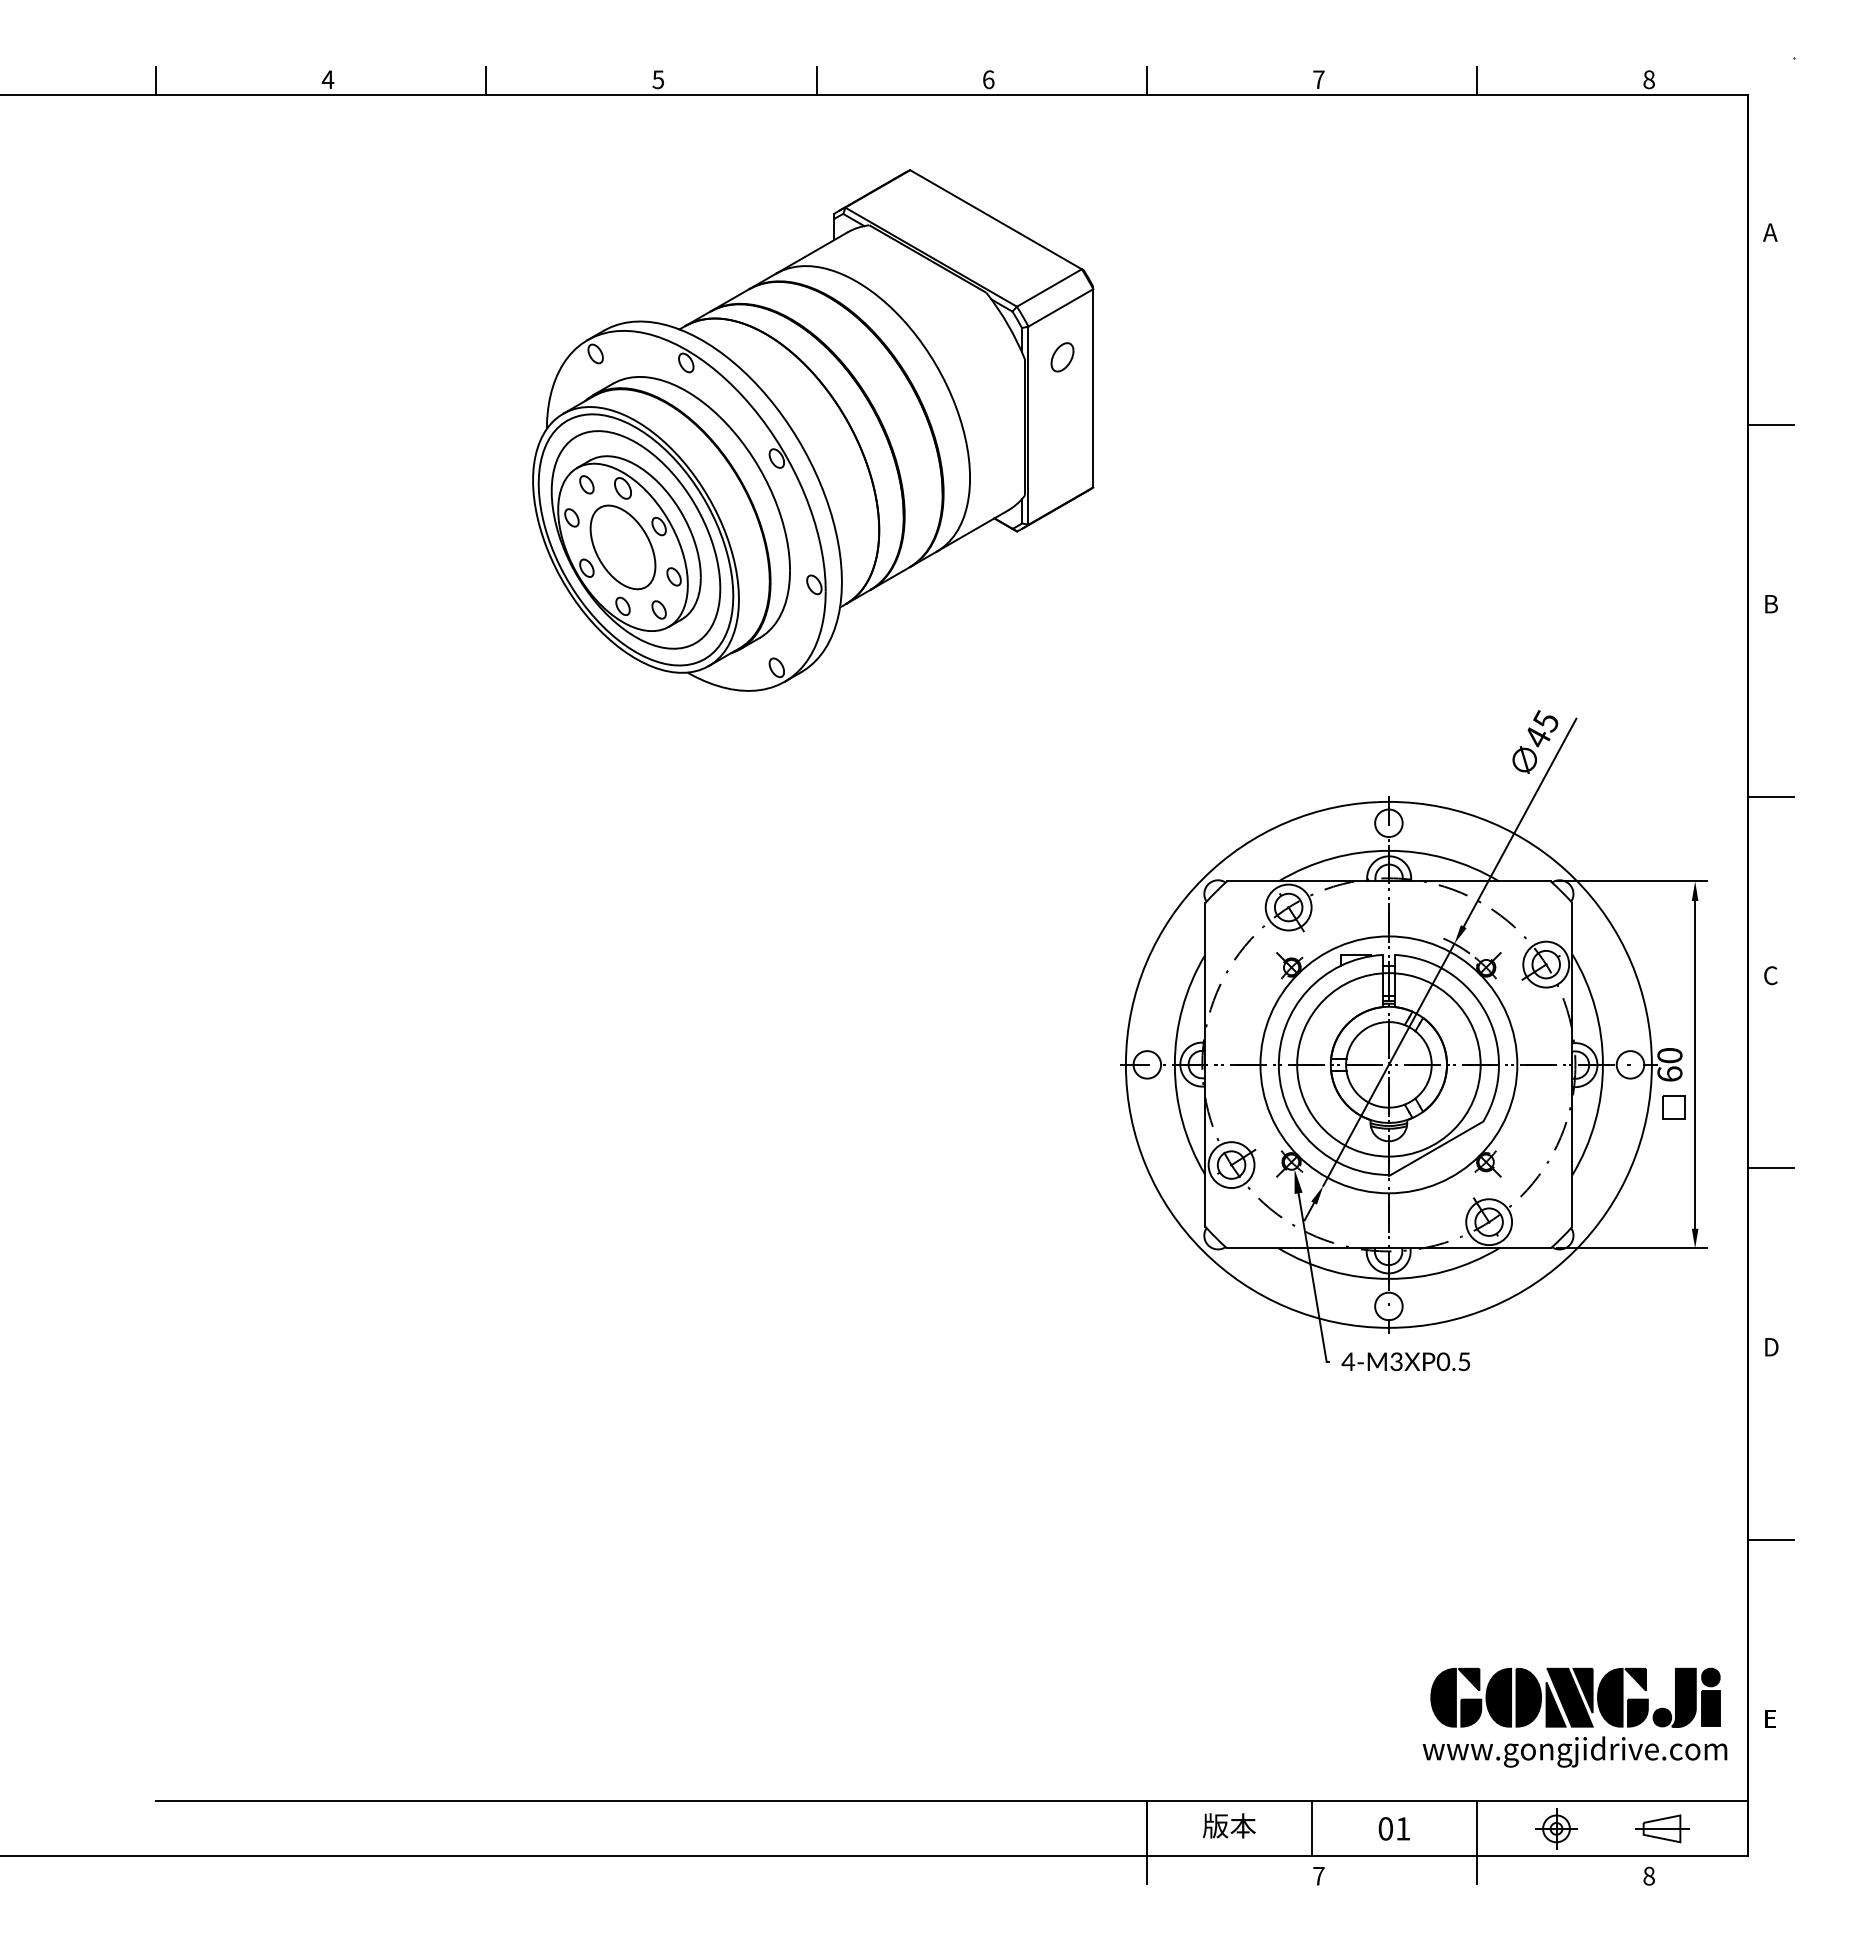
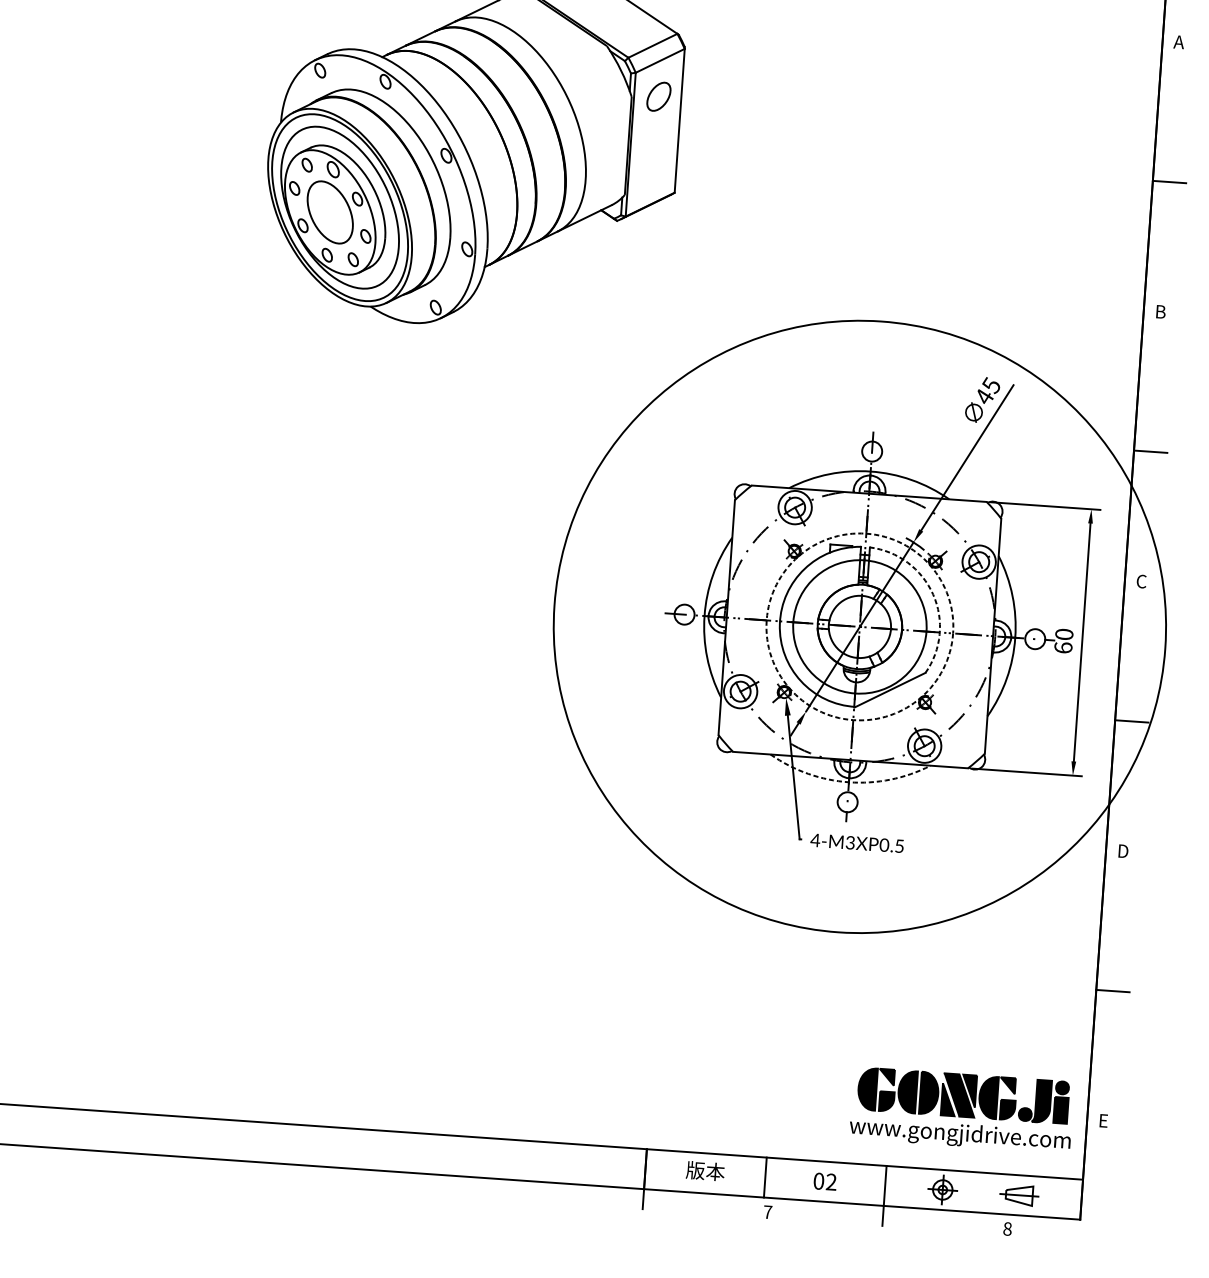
part: (1062, 357) -> (658, 96), size x1.4
arc: (1486, 1013) -> (933, 594), solid -> dashed
circle: (1388, 1064) -> (859, 626), size x1.6
circle: (1388, 1064) -> (859, 626), solid -> dashed
part: (1673, 1107) -> (1064, 672), removed
arc: (1388, 1278) -> (848, 781), solid -> dashed
text: (1403, 1828) -> (831, 1181), 01 -> 02

